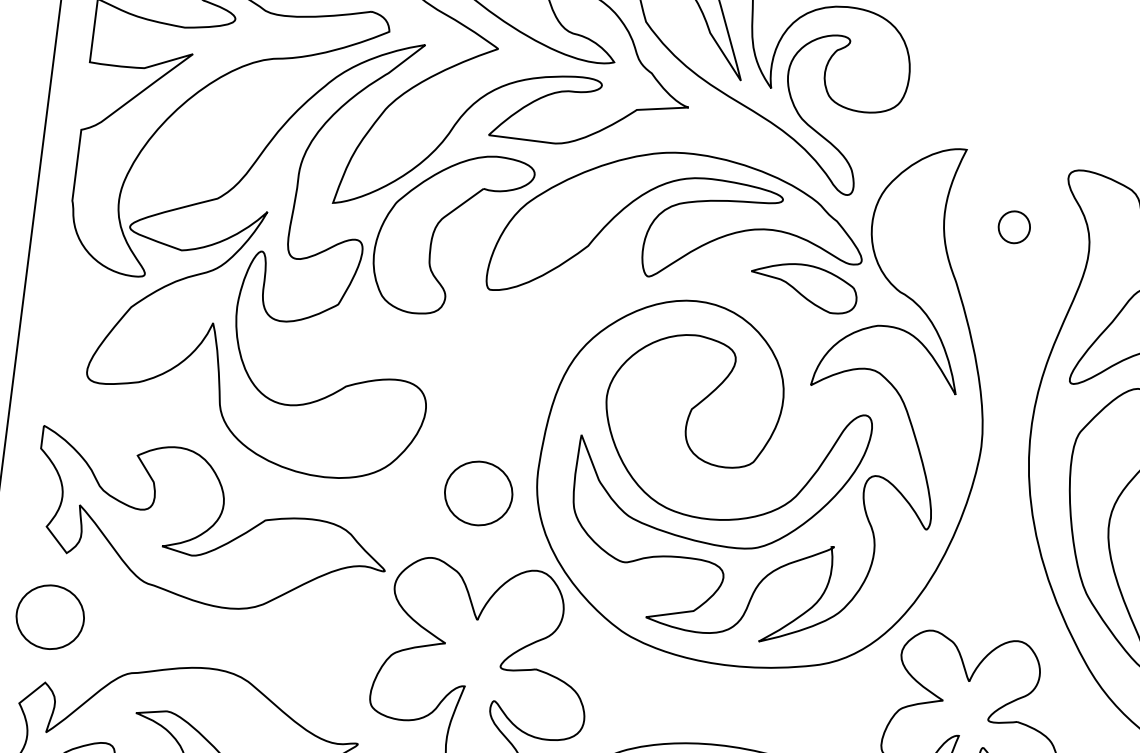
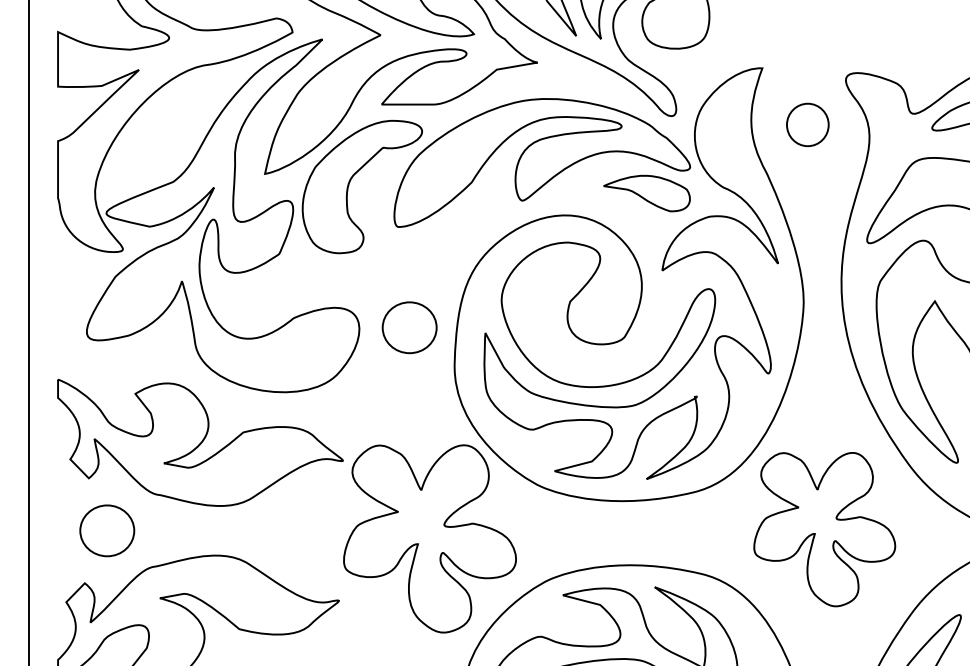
part: (1013, 226) -> (807, 124), size x1.67
part: (478, 493) -> (409, 327), moved
part: (50, 616) -> (107, 530), moved

